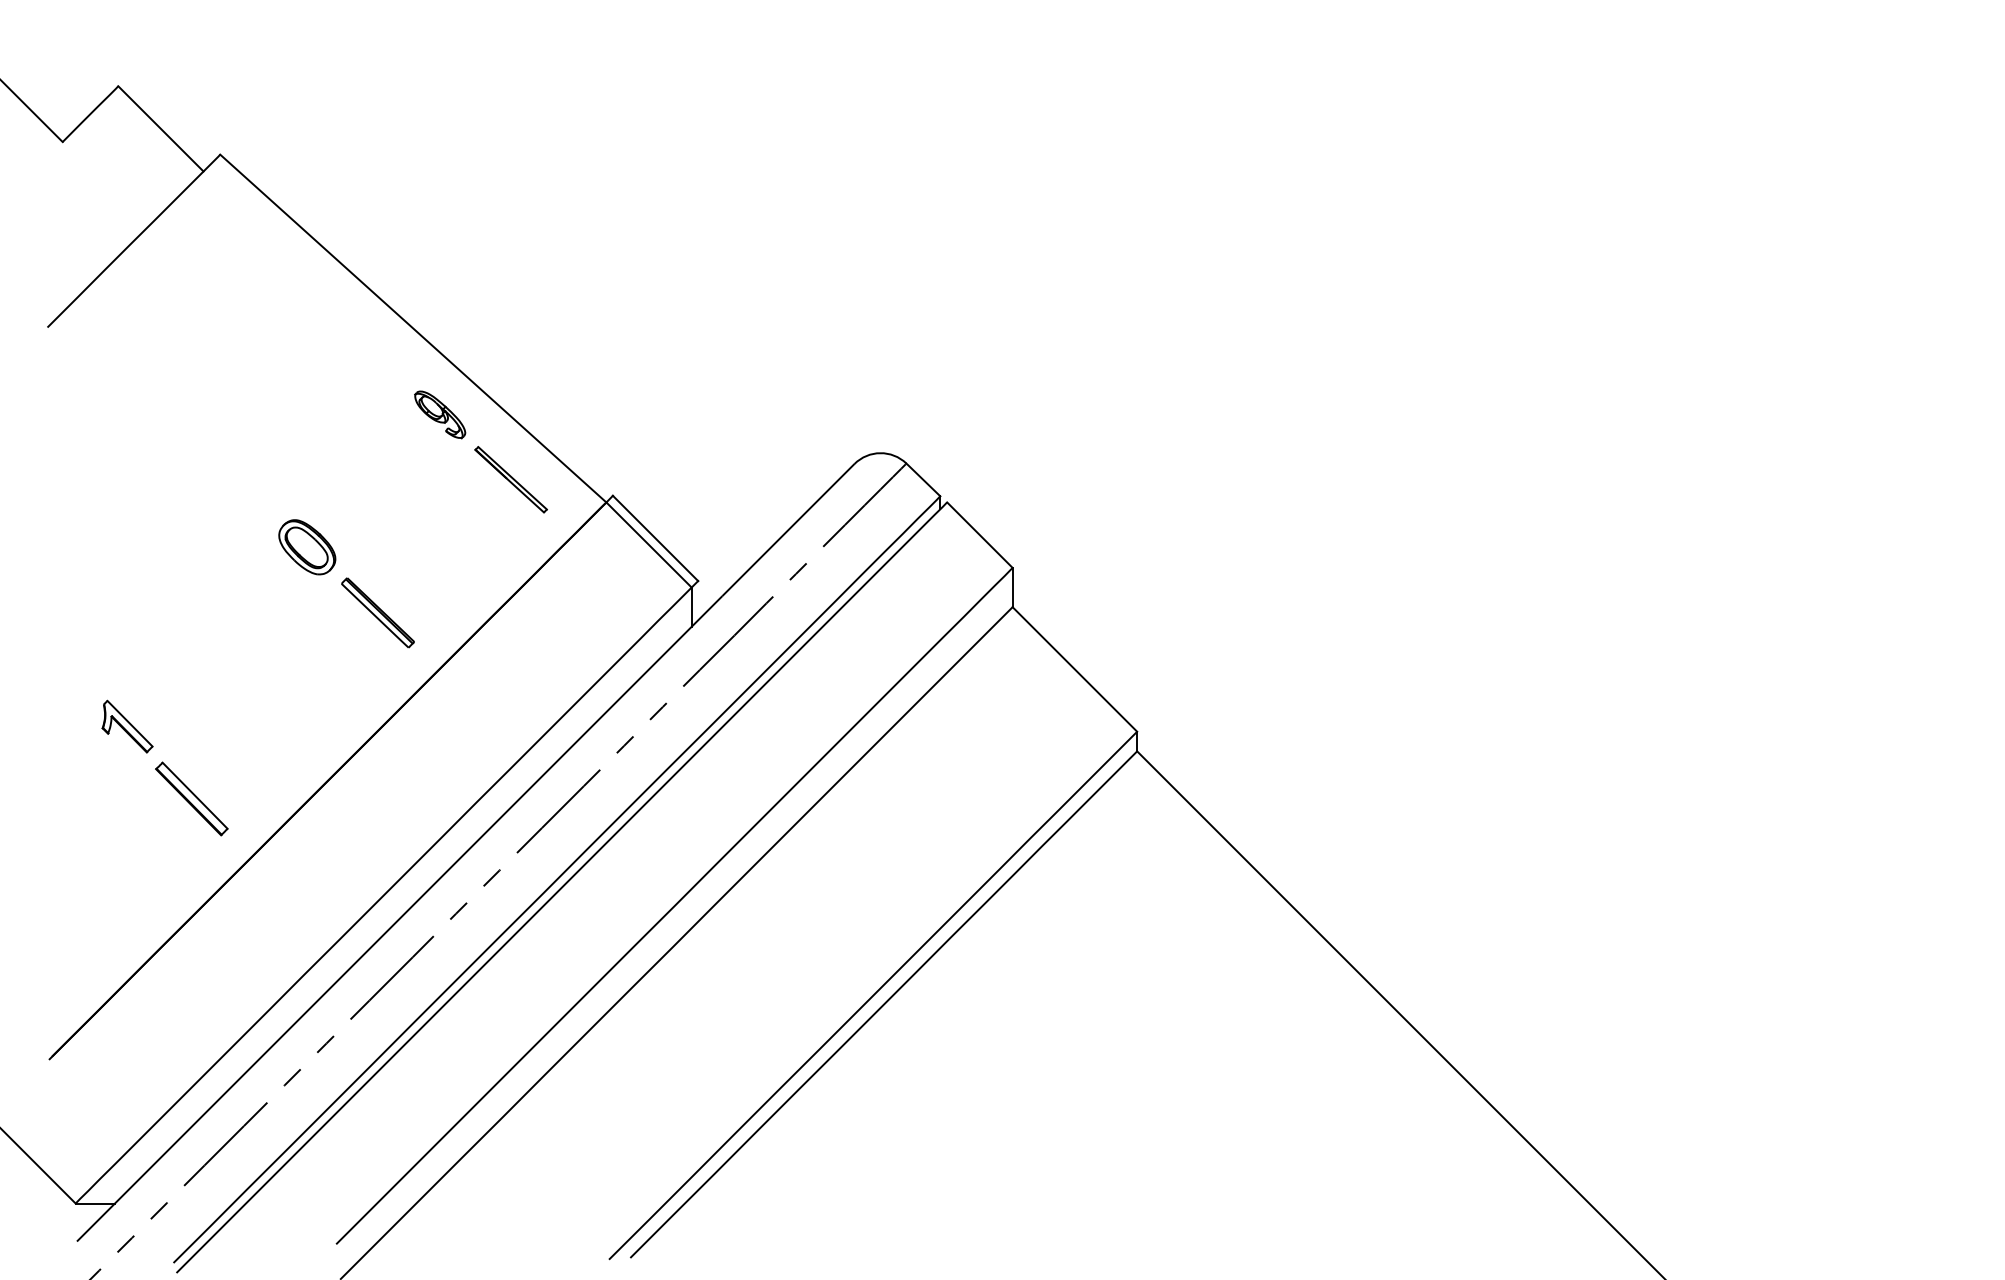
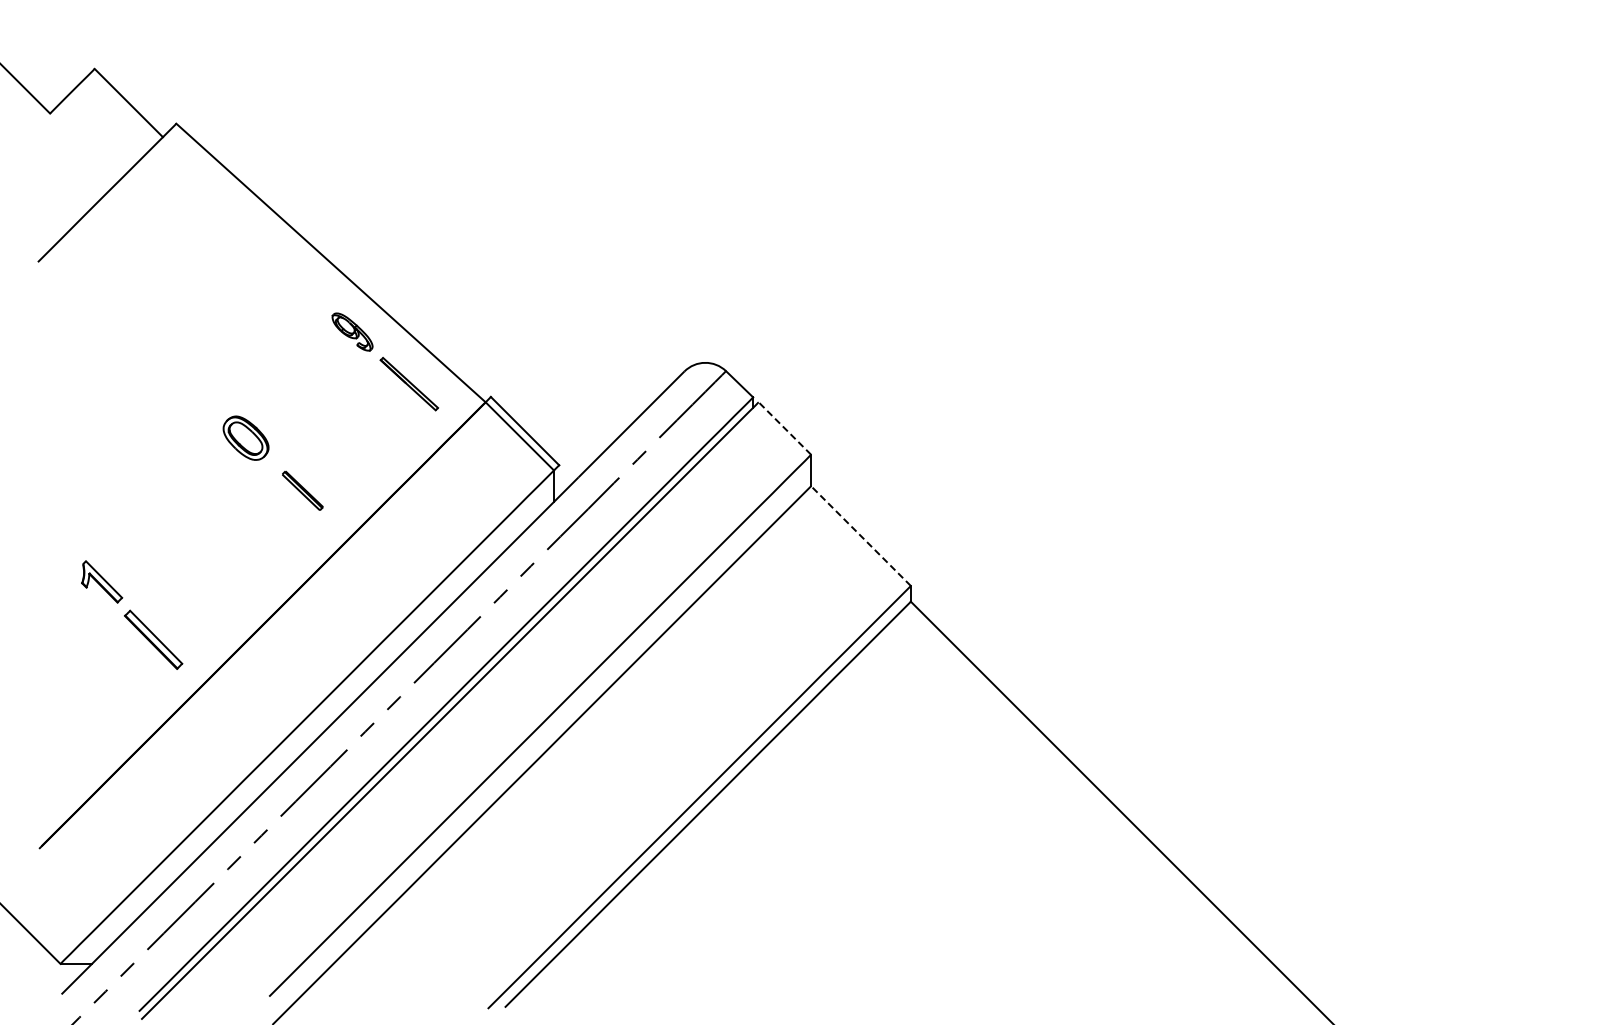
line: (979, 535) -> (784, 428), solid -> dashed
part: (377, 612) -> (302, 490), size x0.7
line: (1075, 669) -> (861, 536), solid -> dashed

